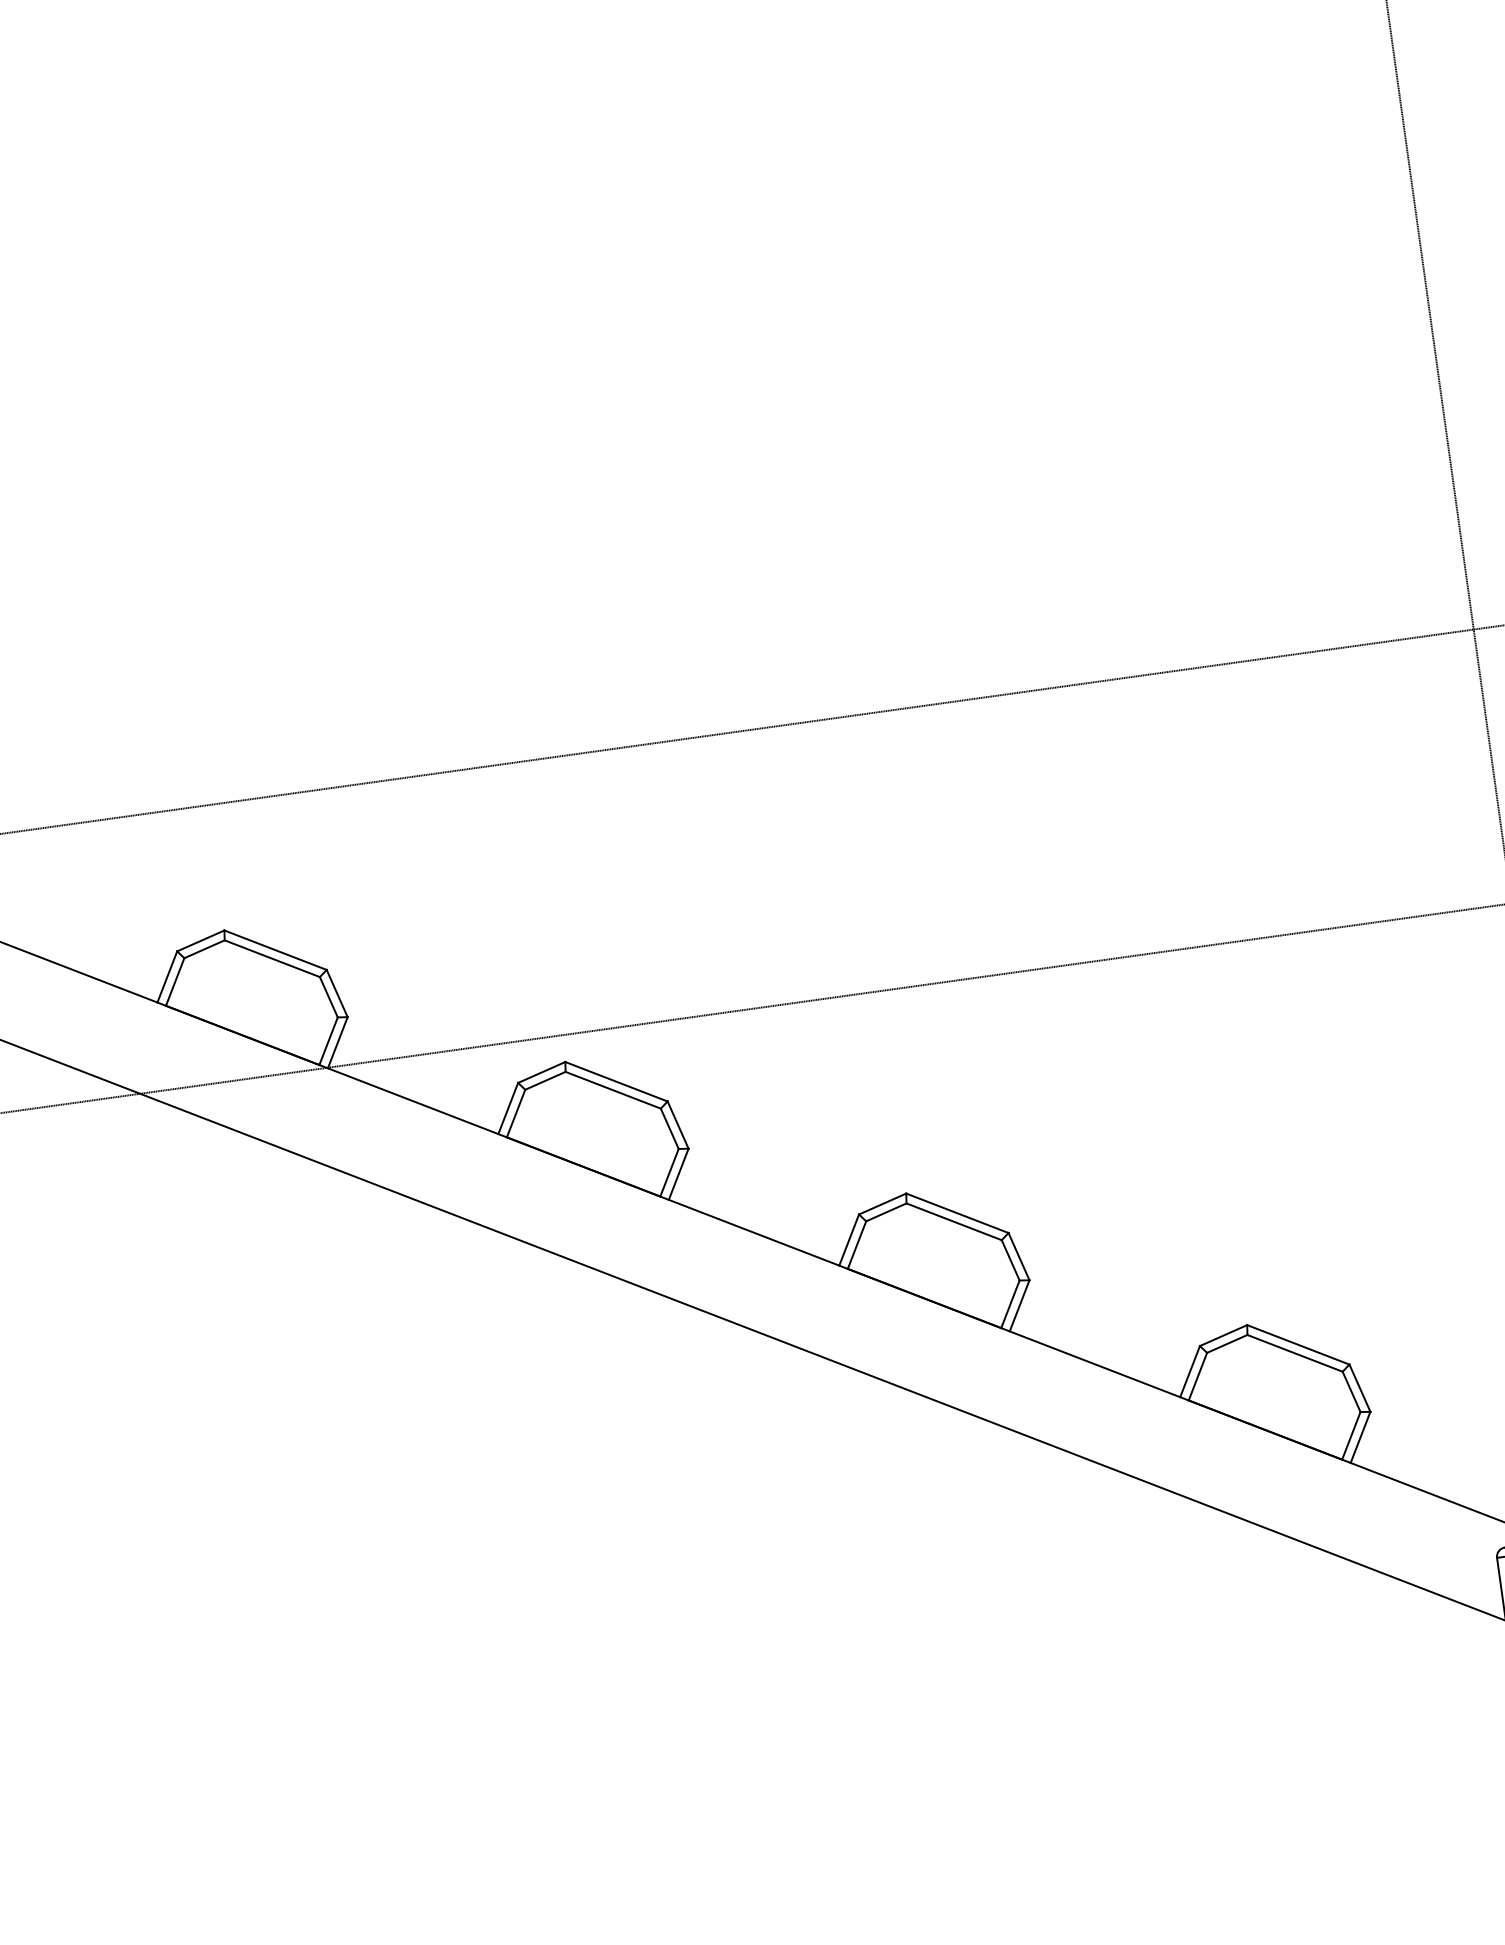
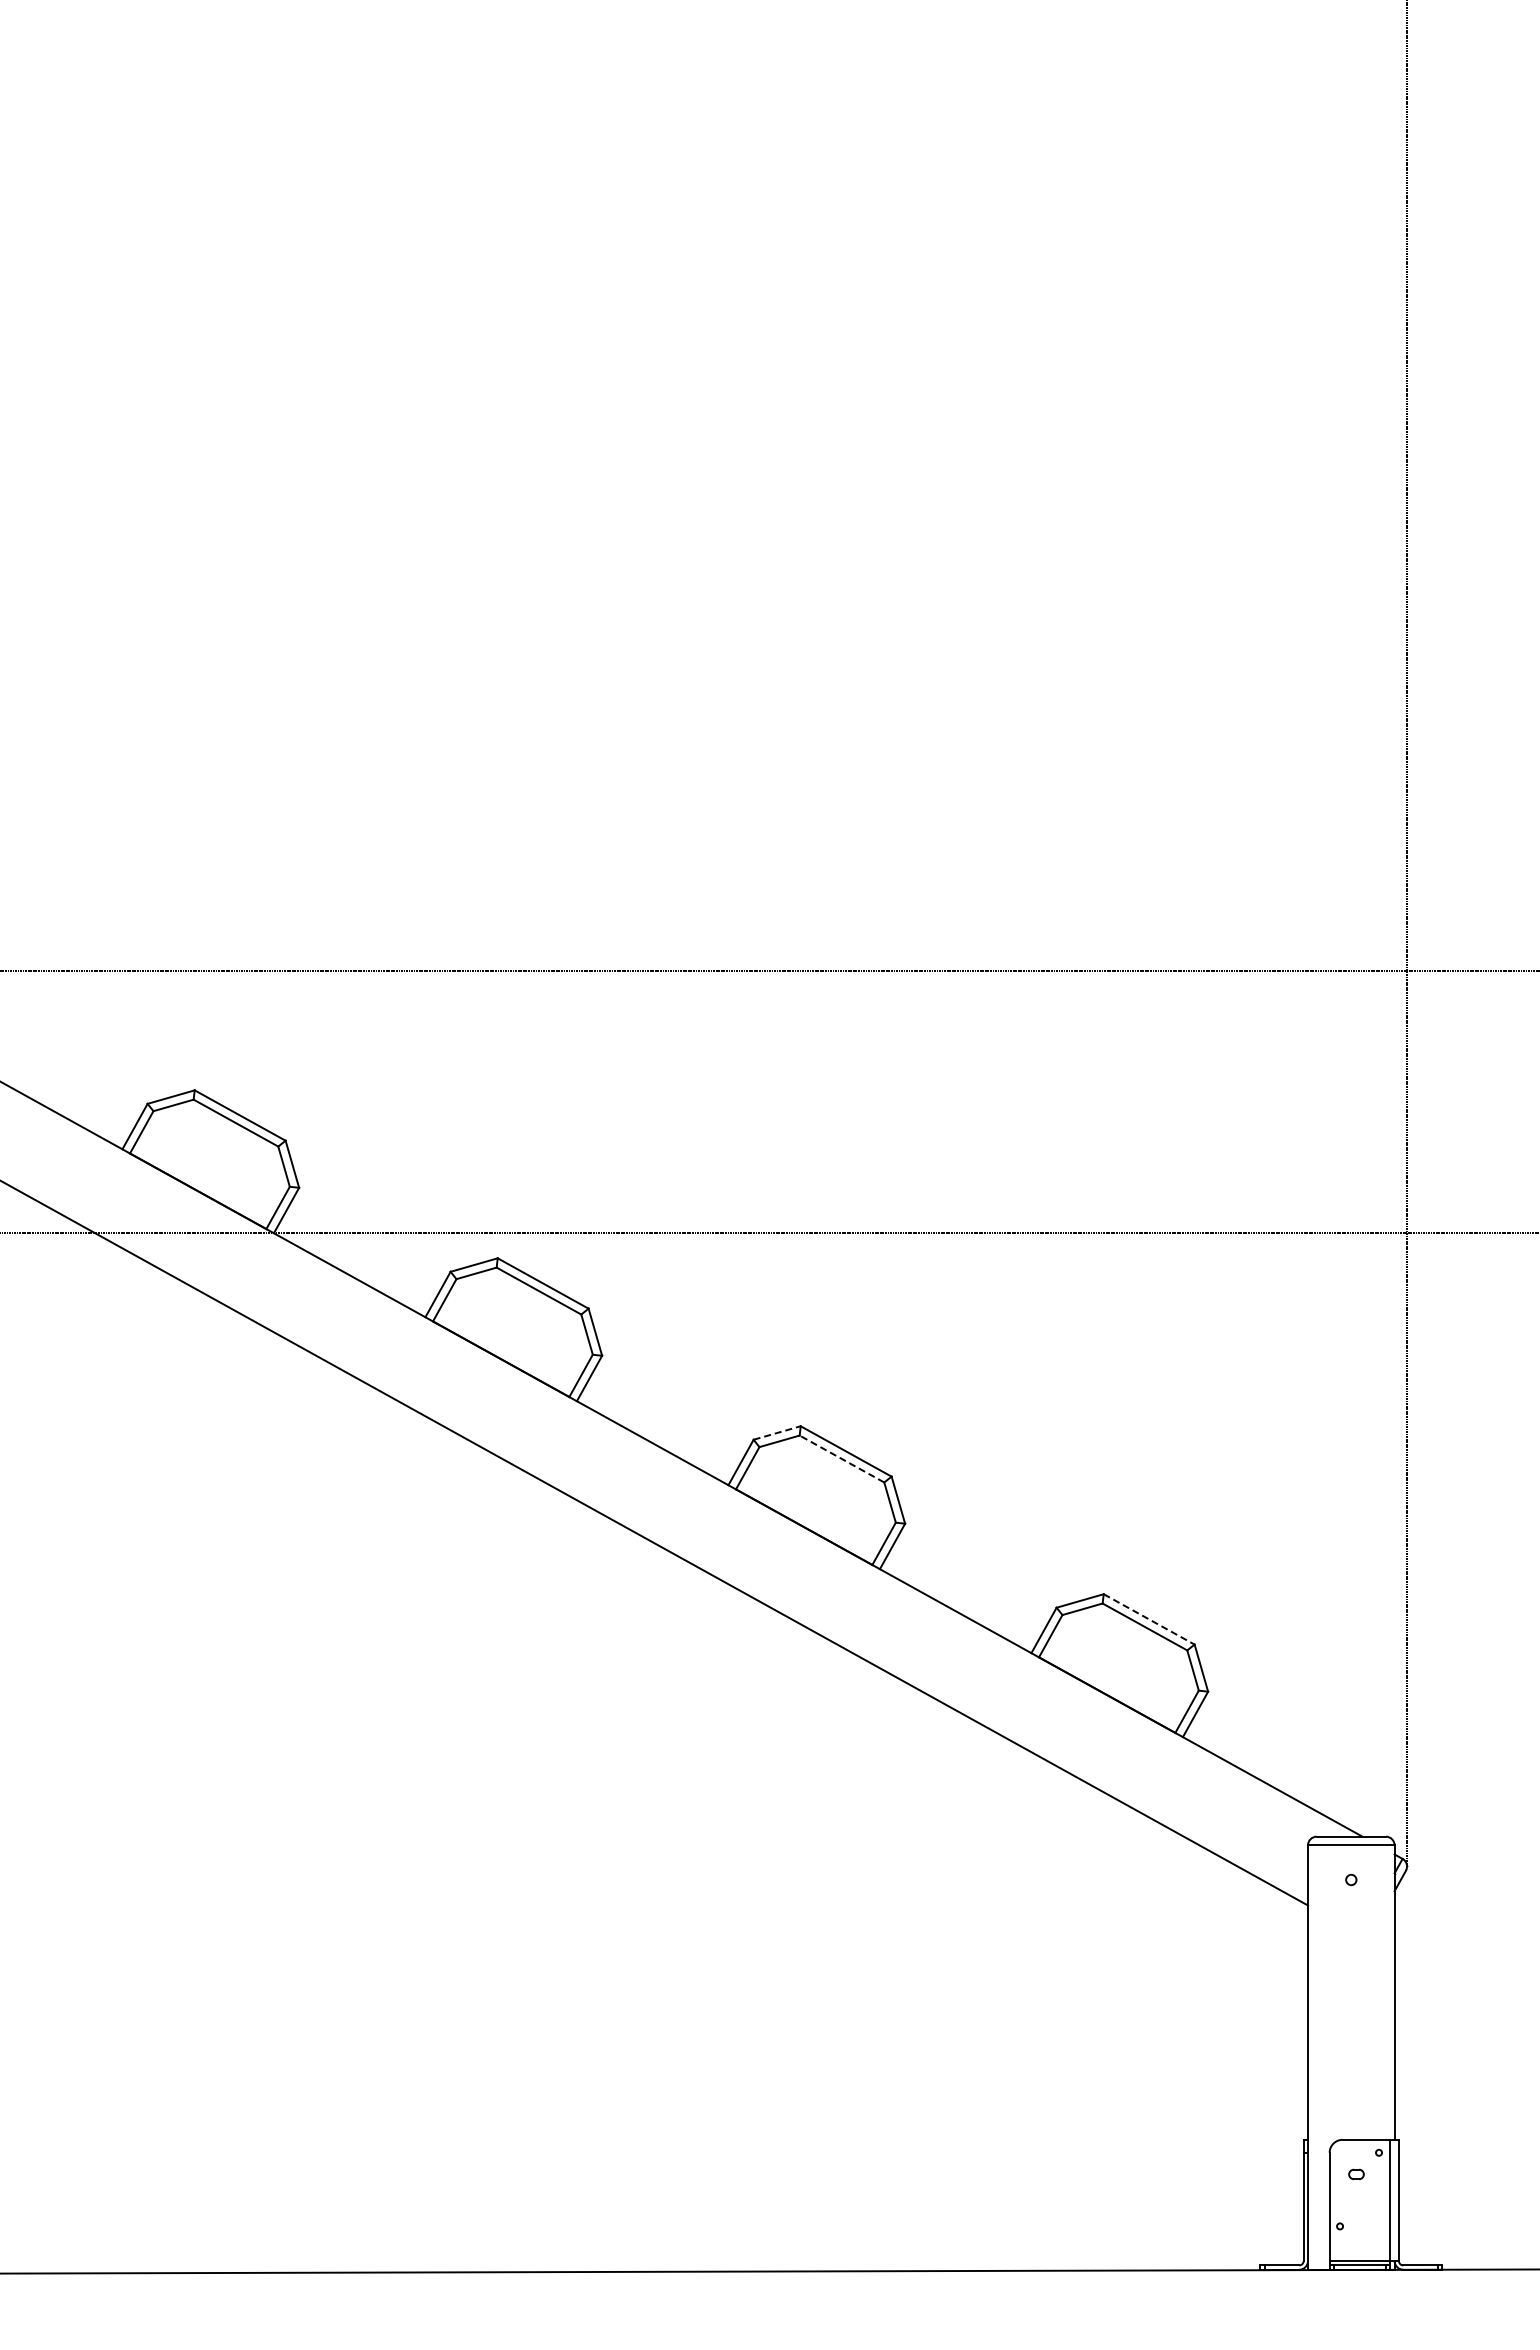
line: (882, 1203) -> (777, 1432), solid -> dashed
line: (953, 1221) -> (841, 1458), solid -> dashed
line: (1298, 1344) -> (1149, 1619), solid -> dashed

